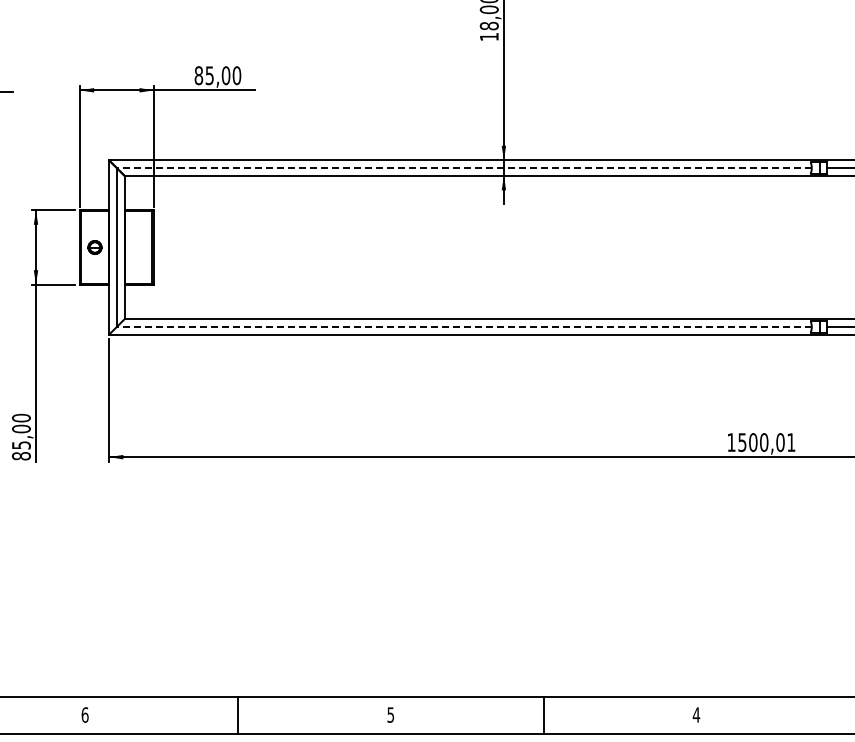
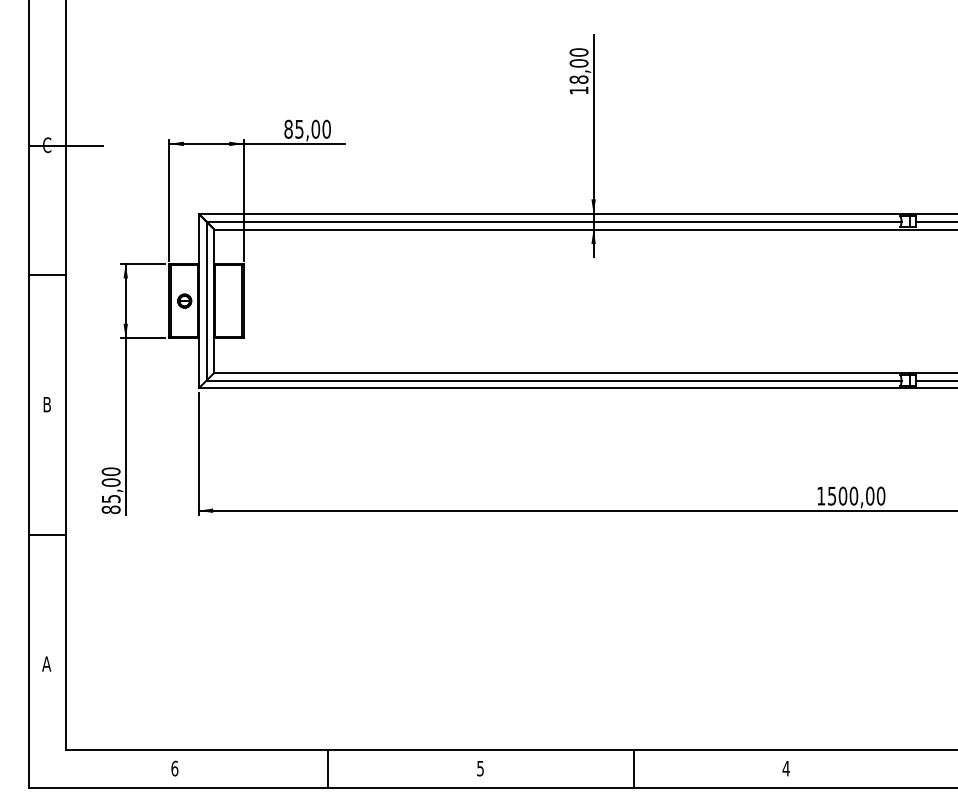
line: (463, 167) -> (553, 221), dashed -> solid
line: (463, 326) -> (553, 380), dashed -> solid
text: (790, 441) -> (880, 495), 1500,01 -> 1500,00

